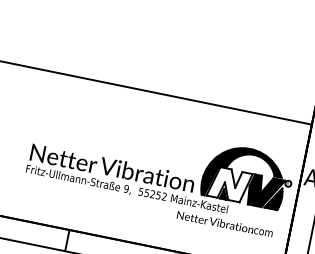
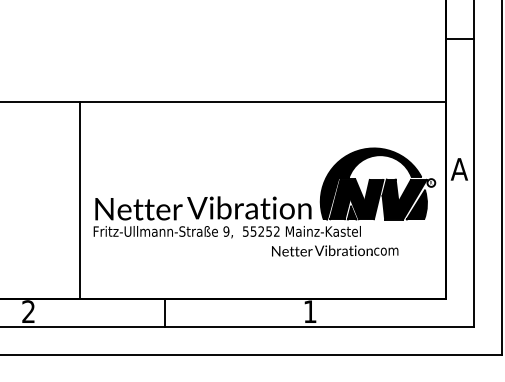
line: (21, 142) -> (80, 199), added
fill: (229, 184) -> (356, 199), added
text: (225, 223) -> (335, 250), moved

